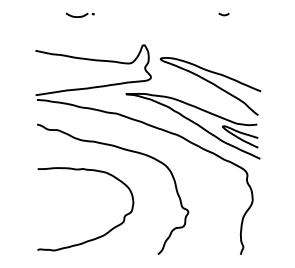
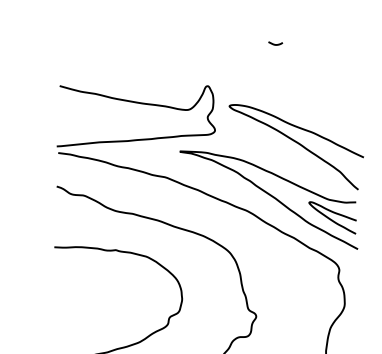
part: (79, 14) -> (122, 39), removed
curve: (223, 14) -> (274, 43), moved

